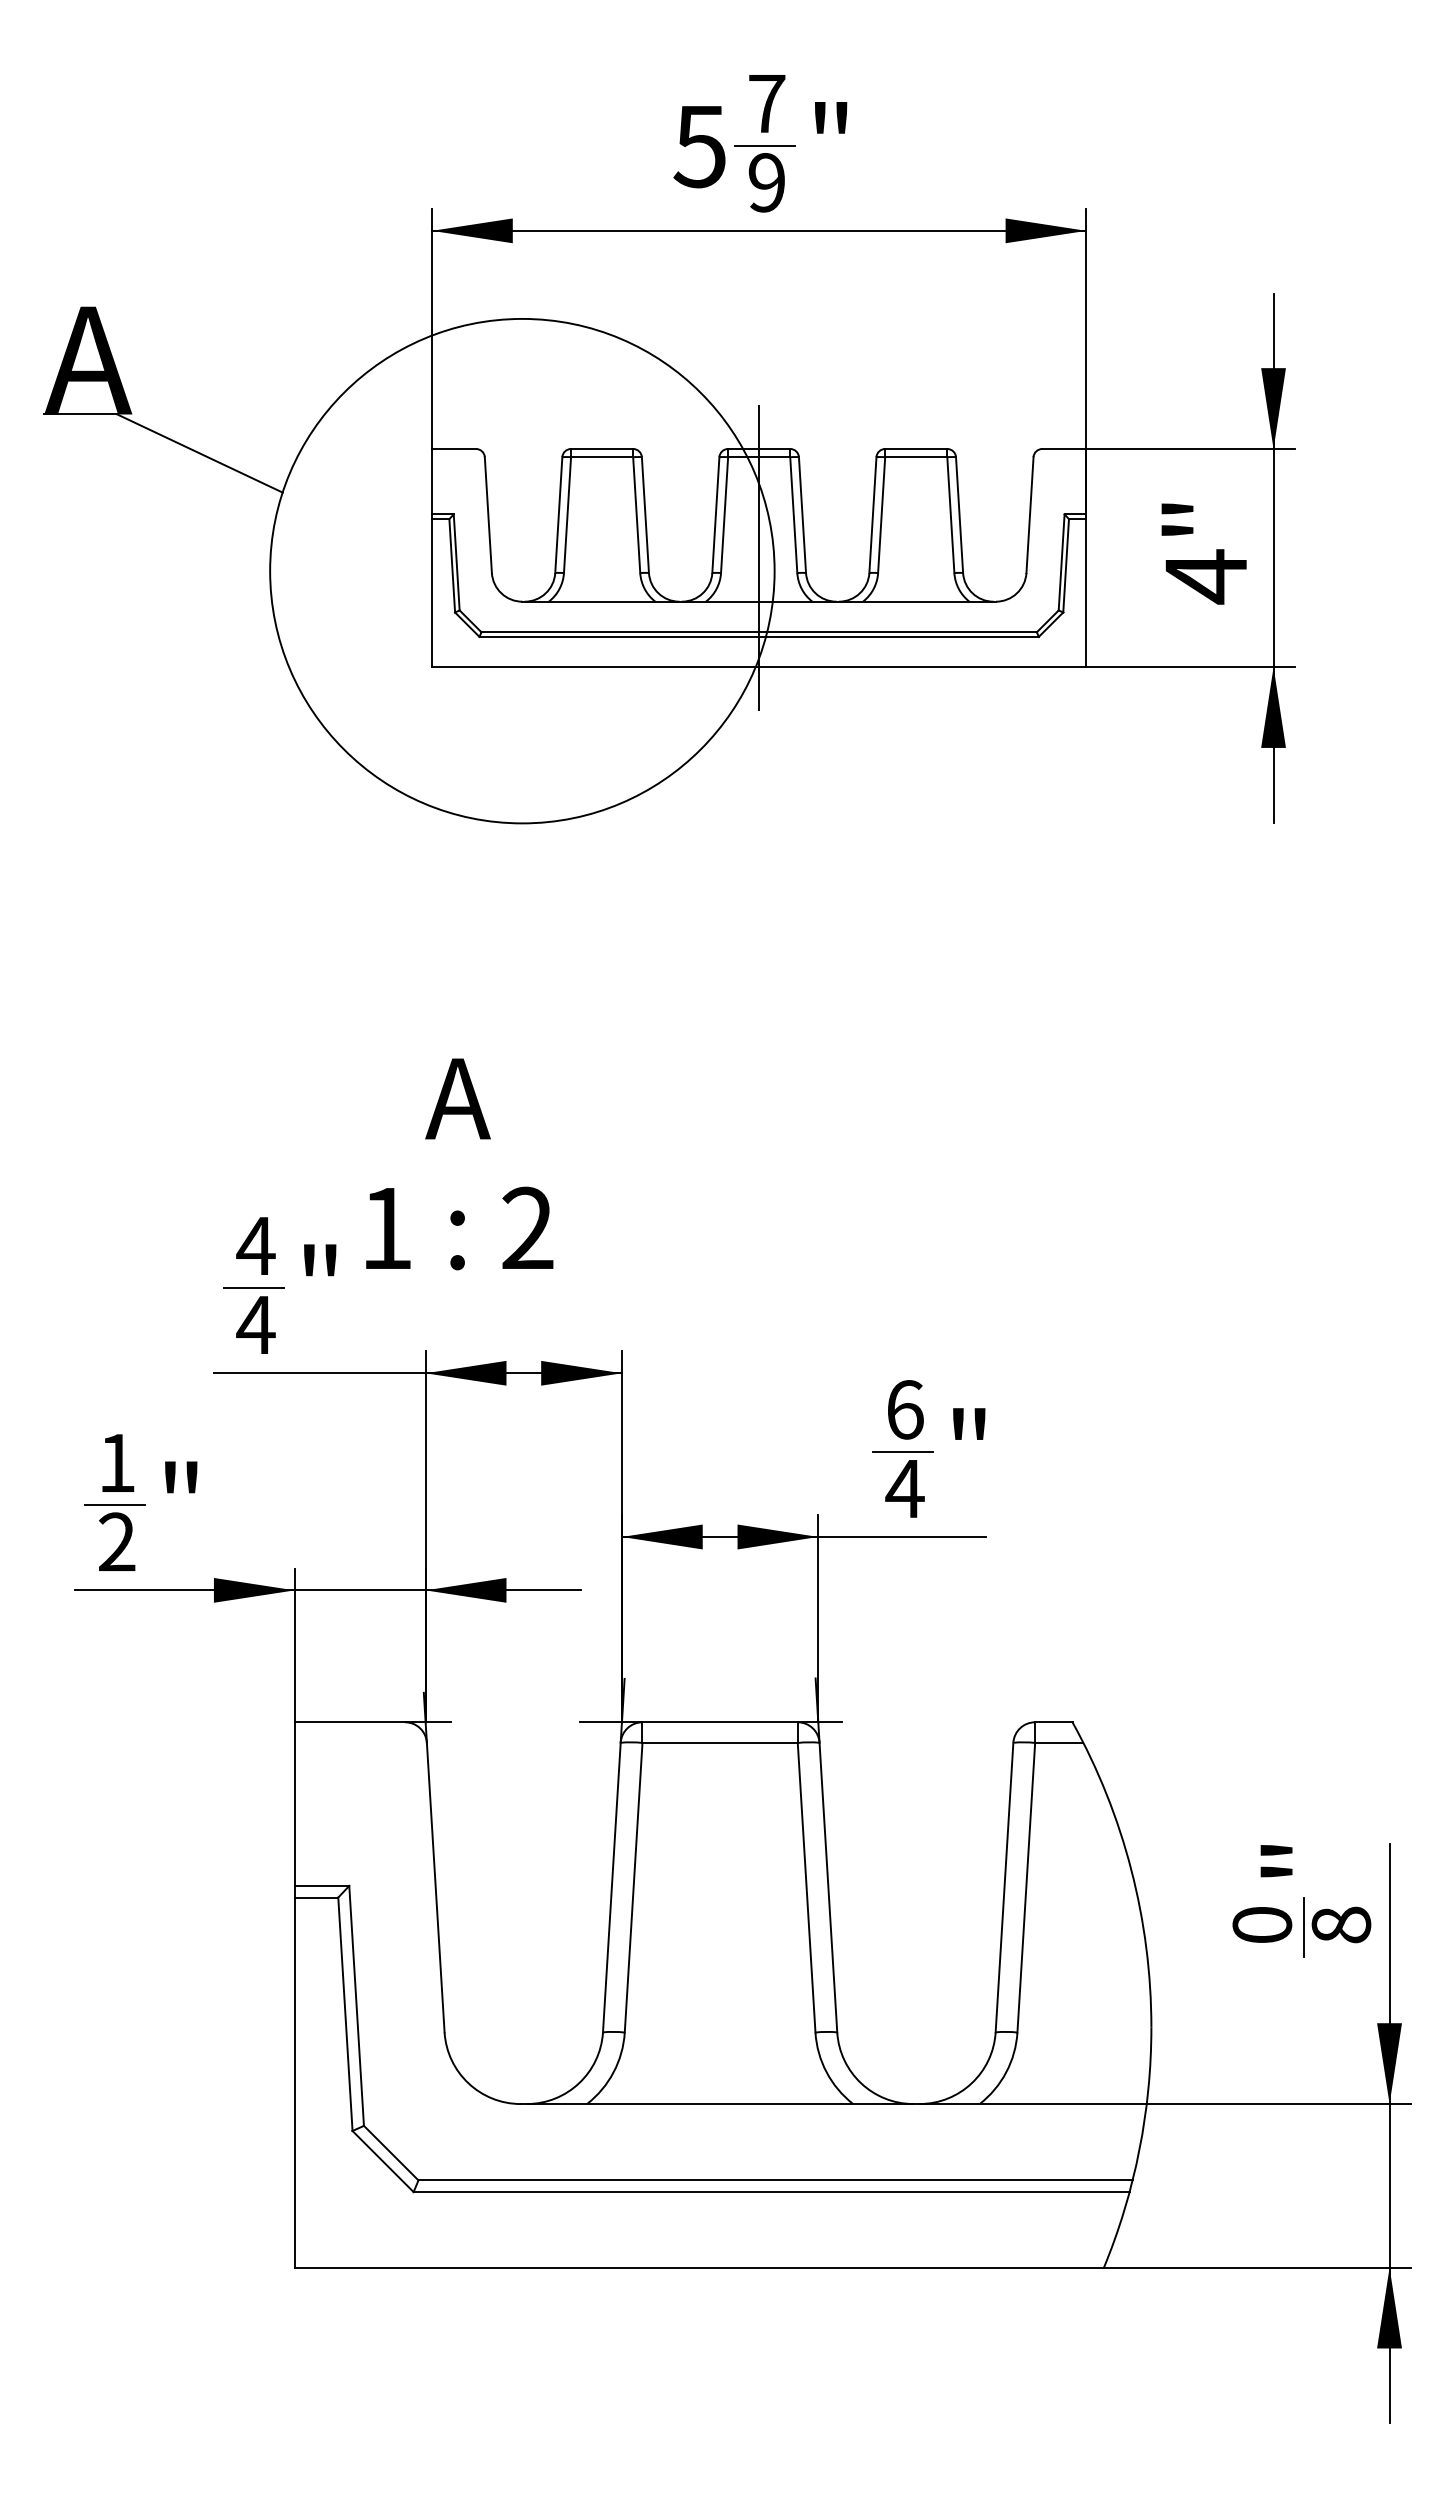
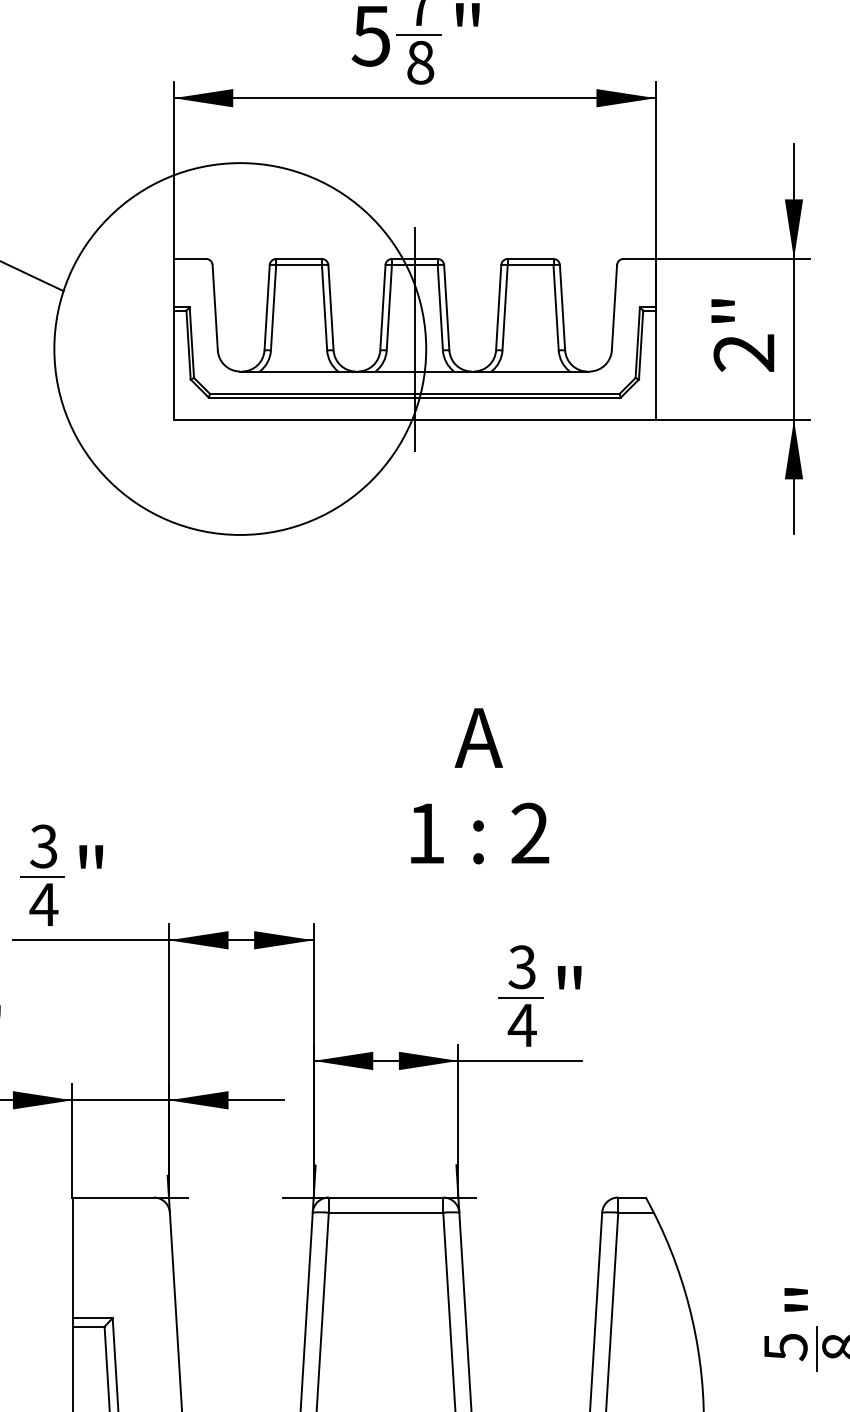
text: (766, 182) -> (420, 62), 9 -> 8
text: (1205, 576) -> (743, 352), 4" -> 2"
text: (459, 1164) -> (479, 786), moved
text: (255, 1245) -> (43, 846), 4 -> 3
text: (904, 1409) -> (521, 966), 6 -> 3
text: (1262, 1925) -> (785, 1347), 0 -> 5

